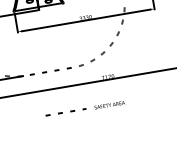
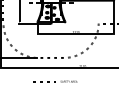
part: (85, 109) -> (55, 81), moved

